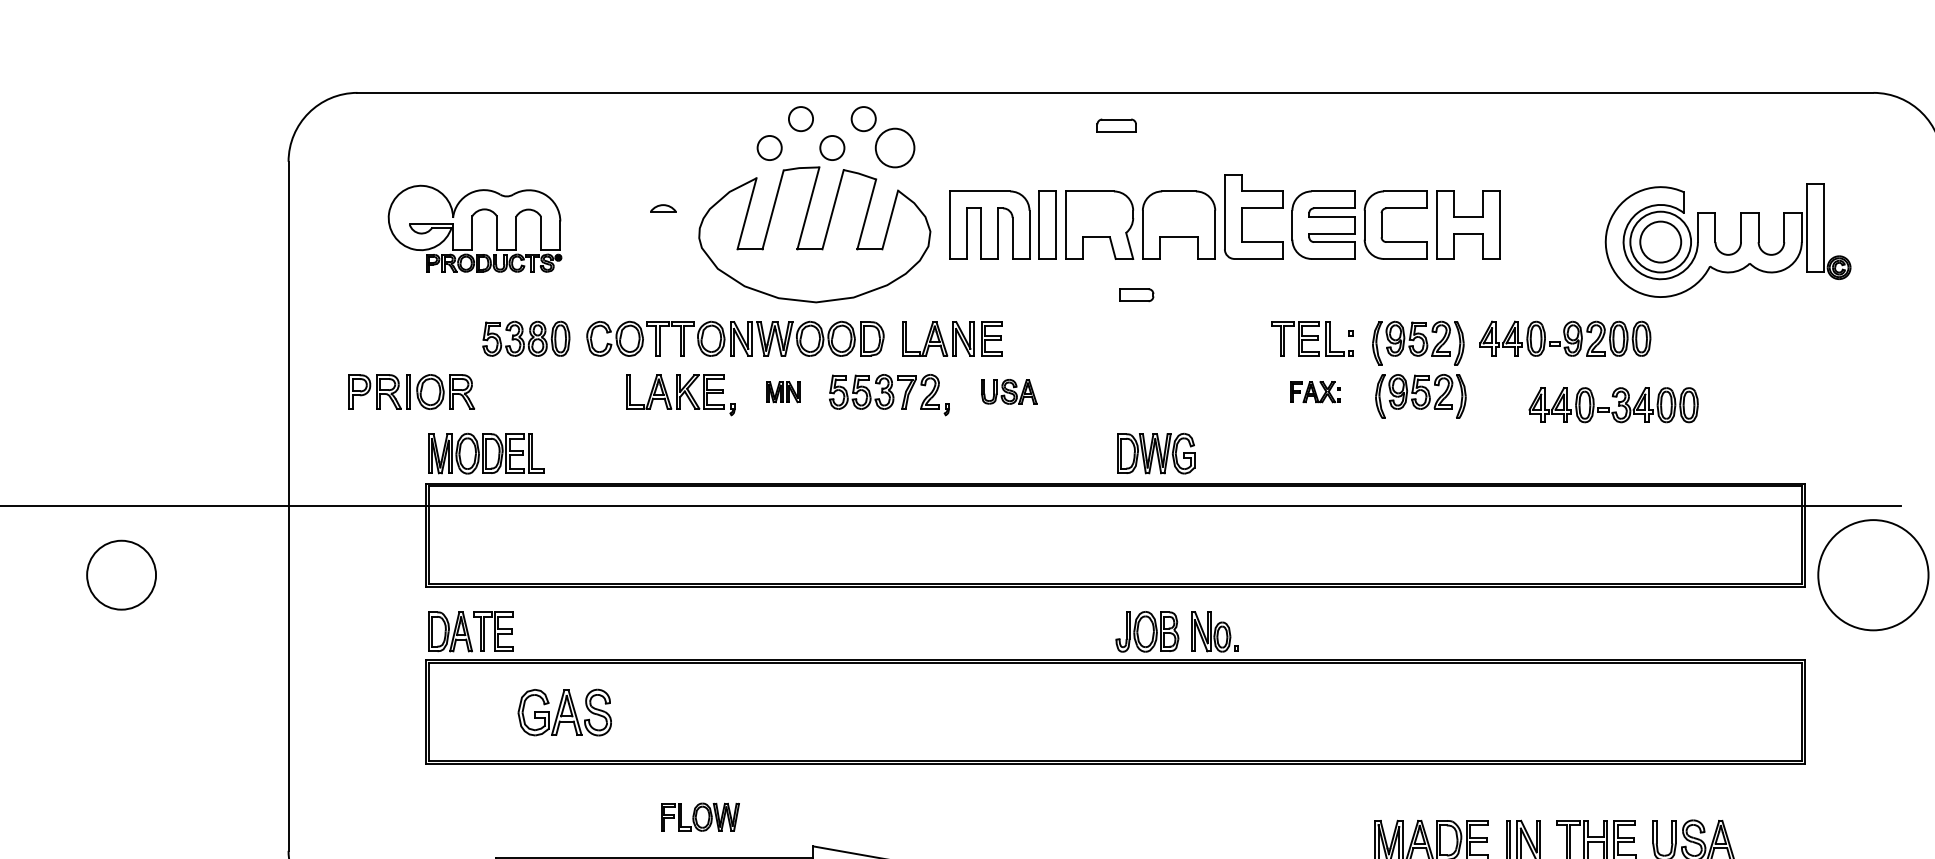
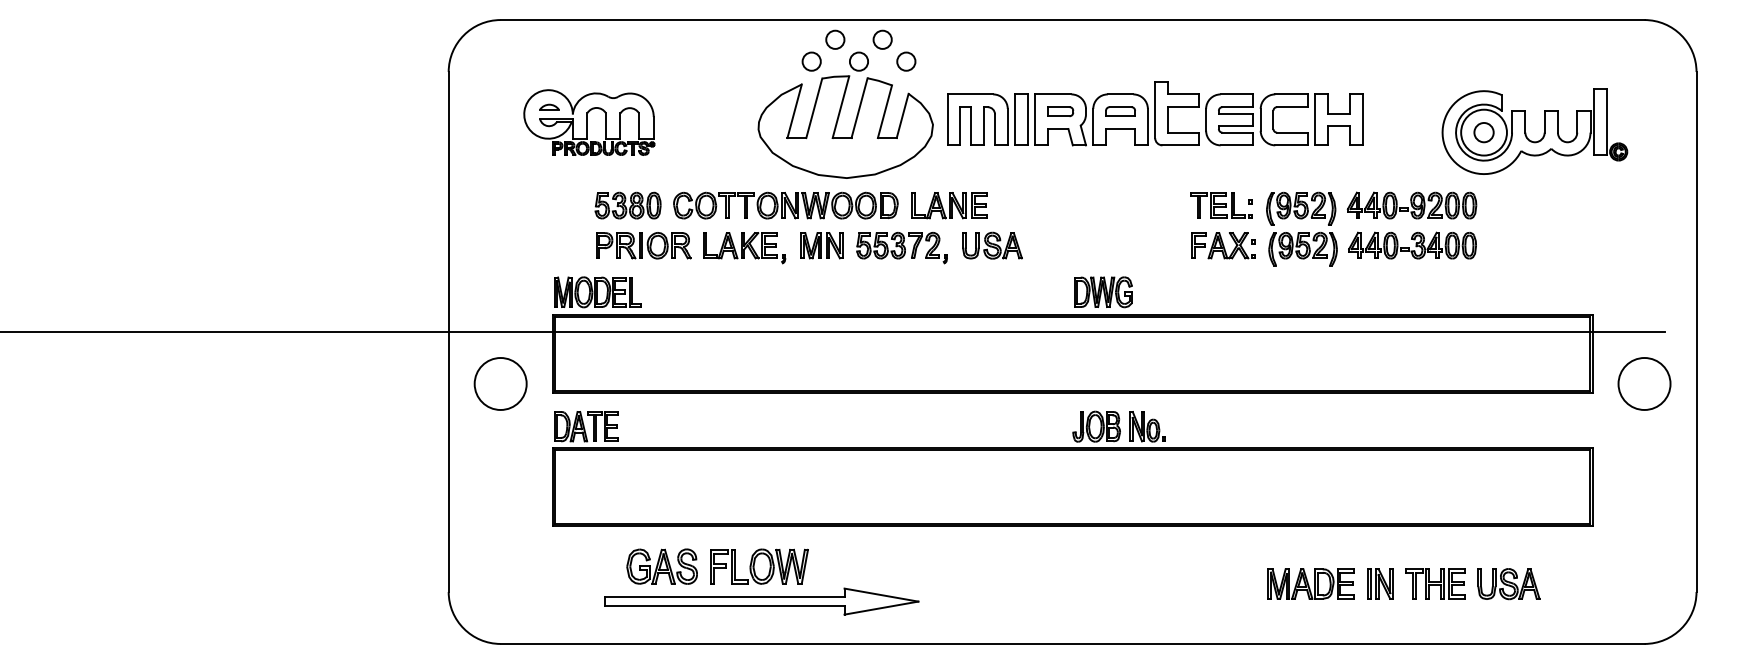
part: (1116, 125) -> (1120, 111), moved
circle: (895, 147) -> (906, 61), size x0.62
part: (663, 207) -> (549, 106), moved
circle: (1659, 241) -> (1483, 132), size x0.62
part: (1136, 294) -> (1060, 111), moved
part: (411, 391) -> (643, 245), moved
part: (782, 391) -> (821, 245), size x1.67
part: (1009, 391) -> (992, 245), size x1.43
part: (1315, 391) -> (1223, 245), size x1.67
part: (1613, 404) -> (1412, 245), moved
circle: (121, 574) -> (500, 383), moved
circle: (1873, 574) -> (1644, 383), size x0.62
part: (563, 712) -> (661, 566), moved
part: (700, 817) -> (759, 566), size x1.67

